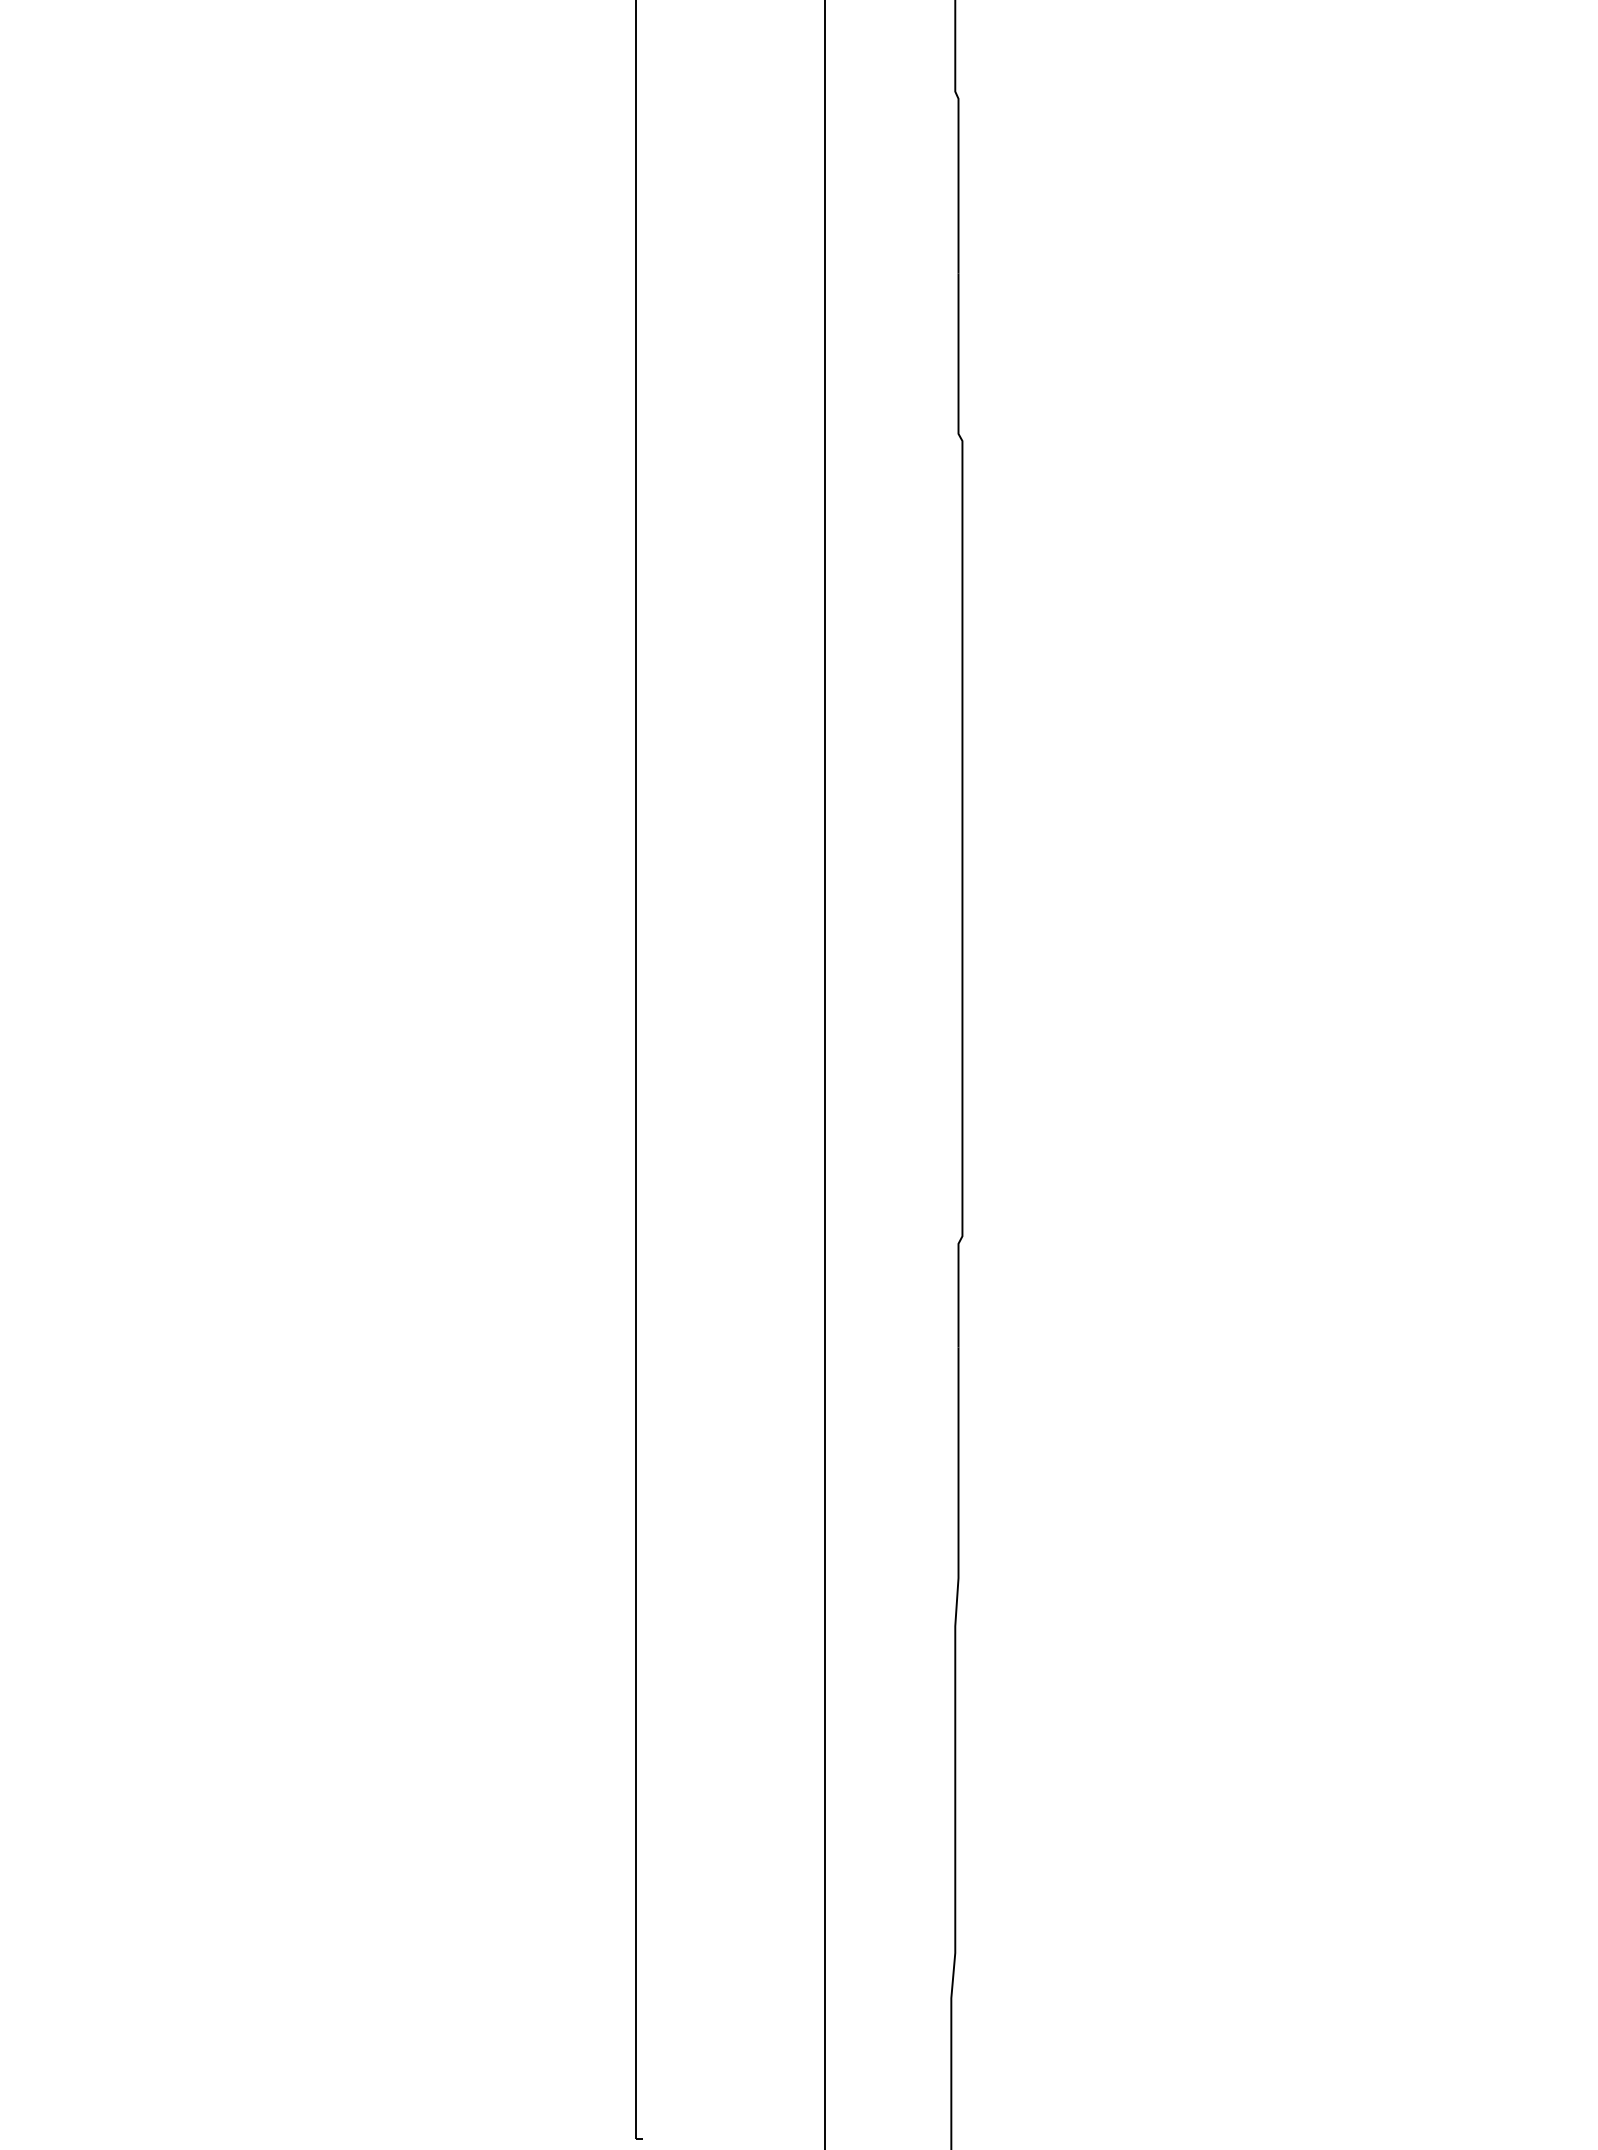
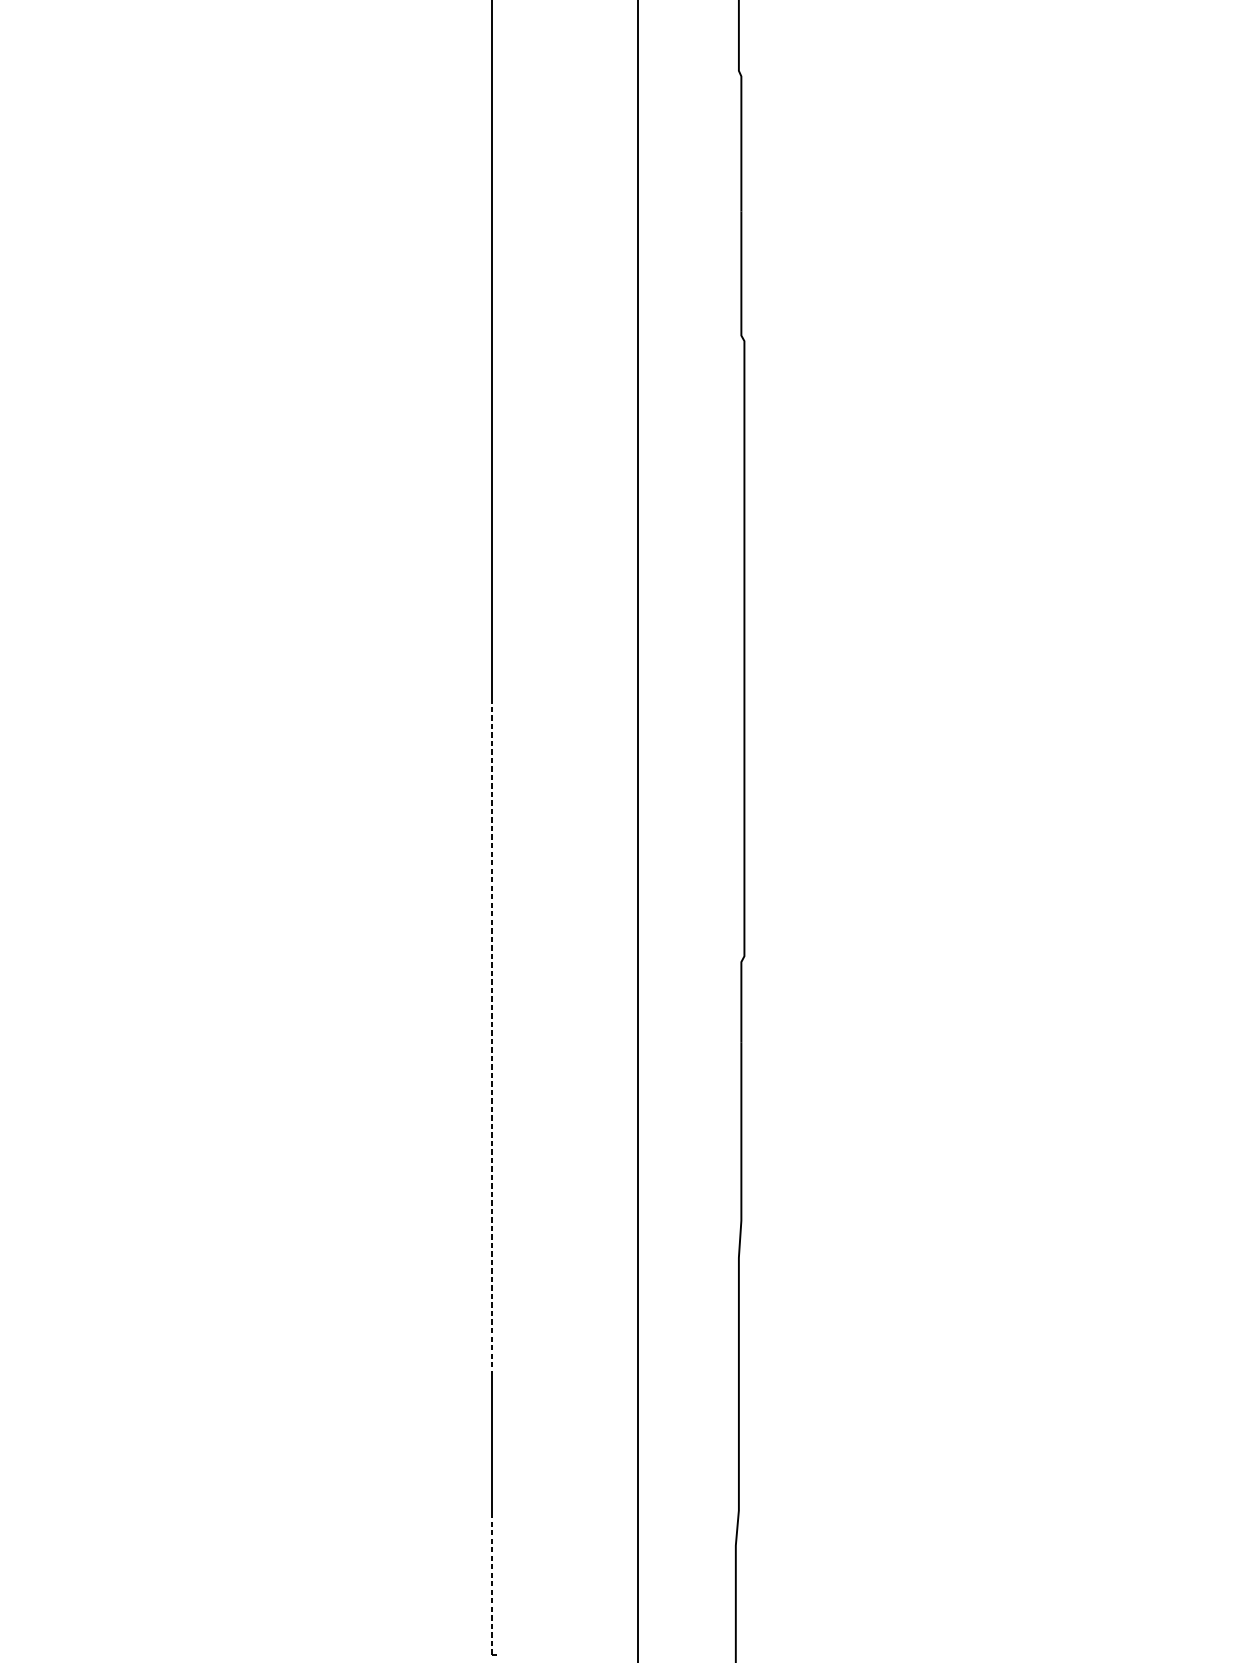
line: (635, 1343) -> (491, 1039), solid -> dashed
line: (635, 2047) -> (491, 1583), solid -> dashed

